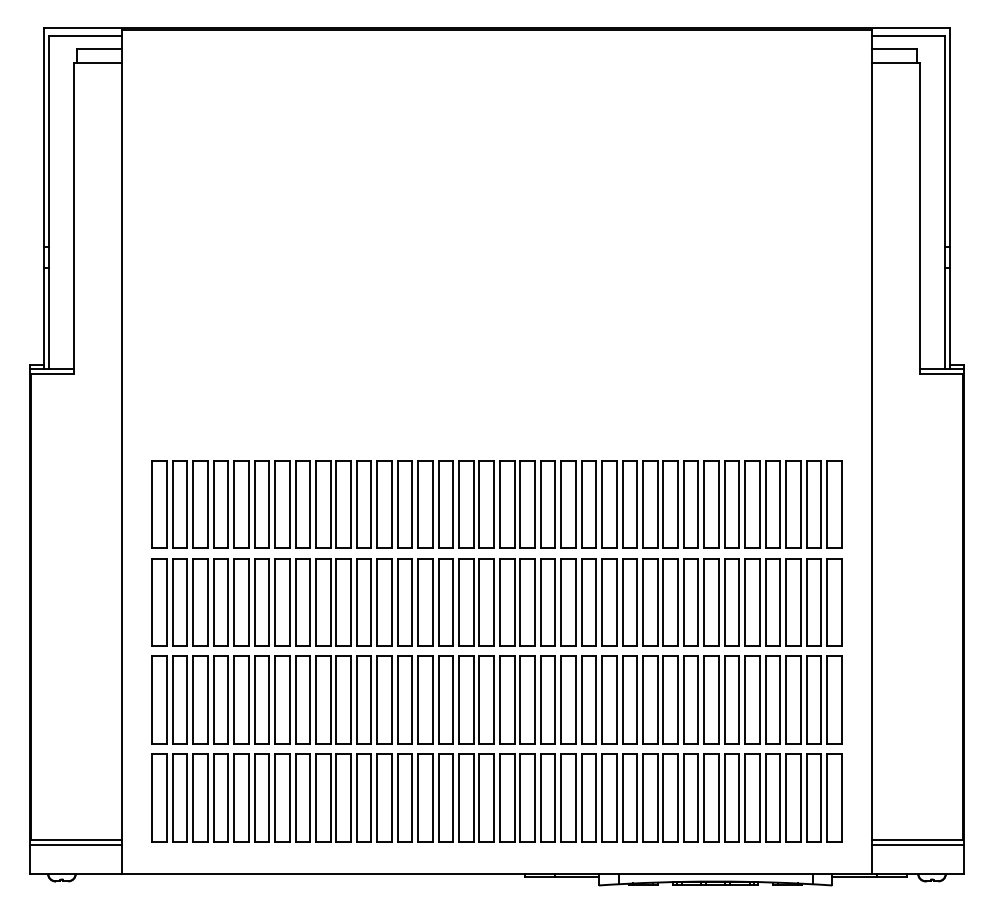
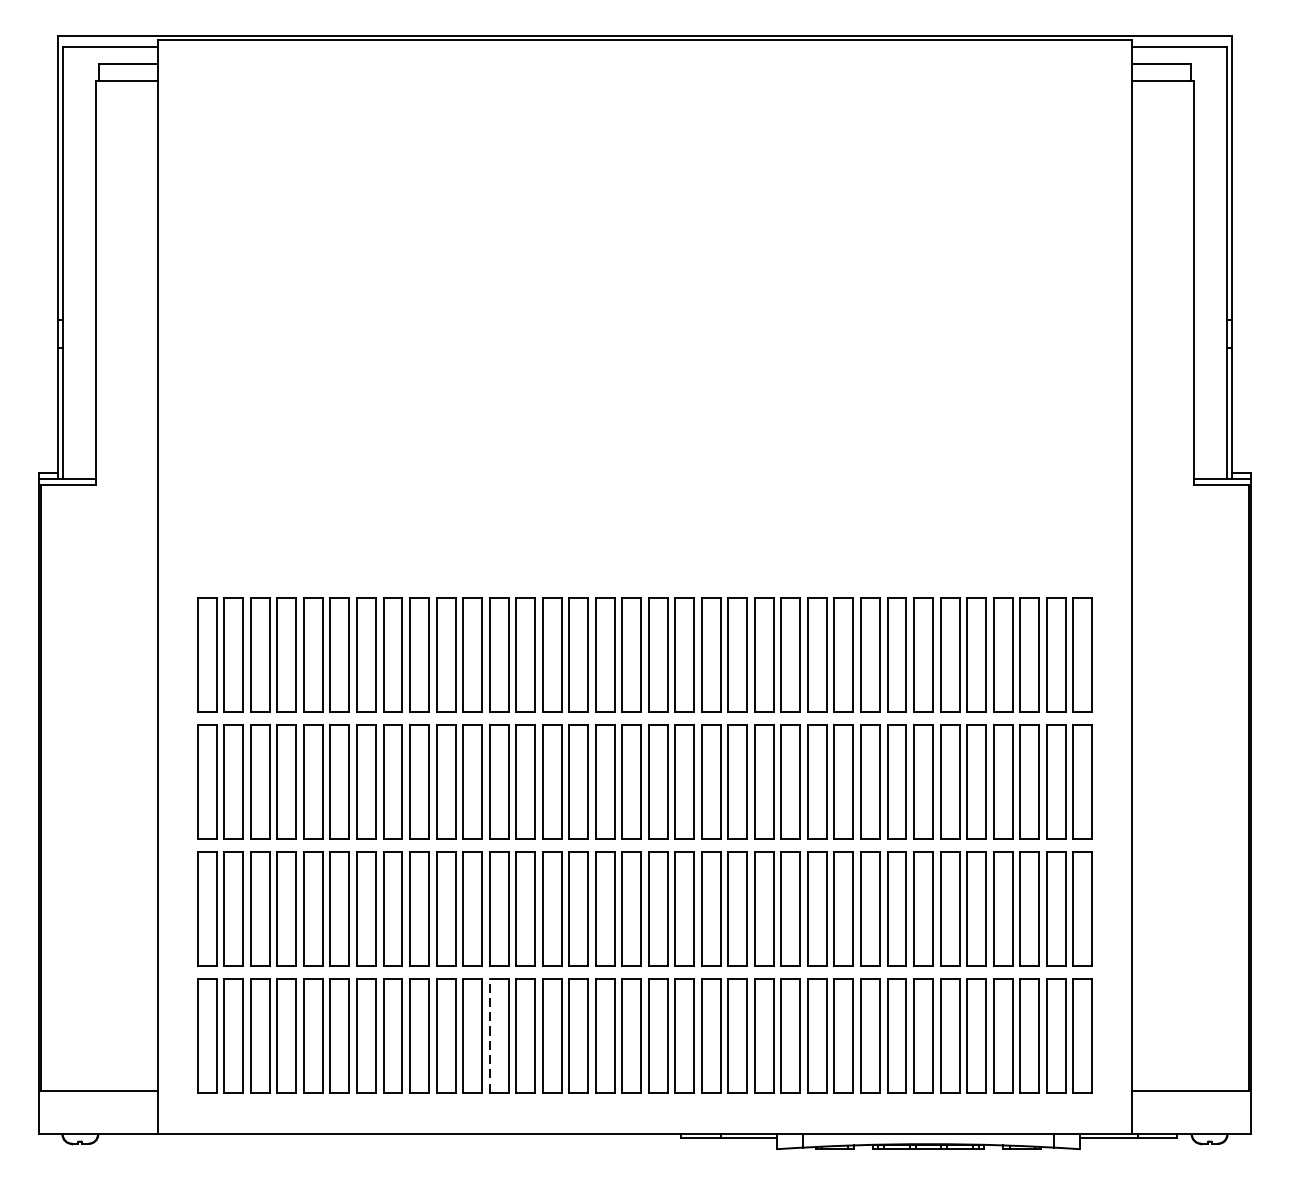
line: (377, 798) -> (489, 1036), solid -> dashed
line: (75, 844) -> (97, 1096), removed
line: (918, 844) -> (1192, 1096), removed

